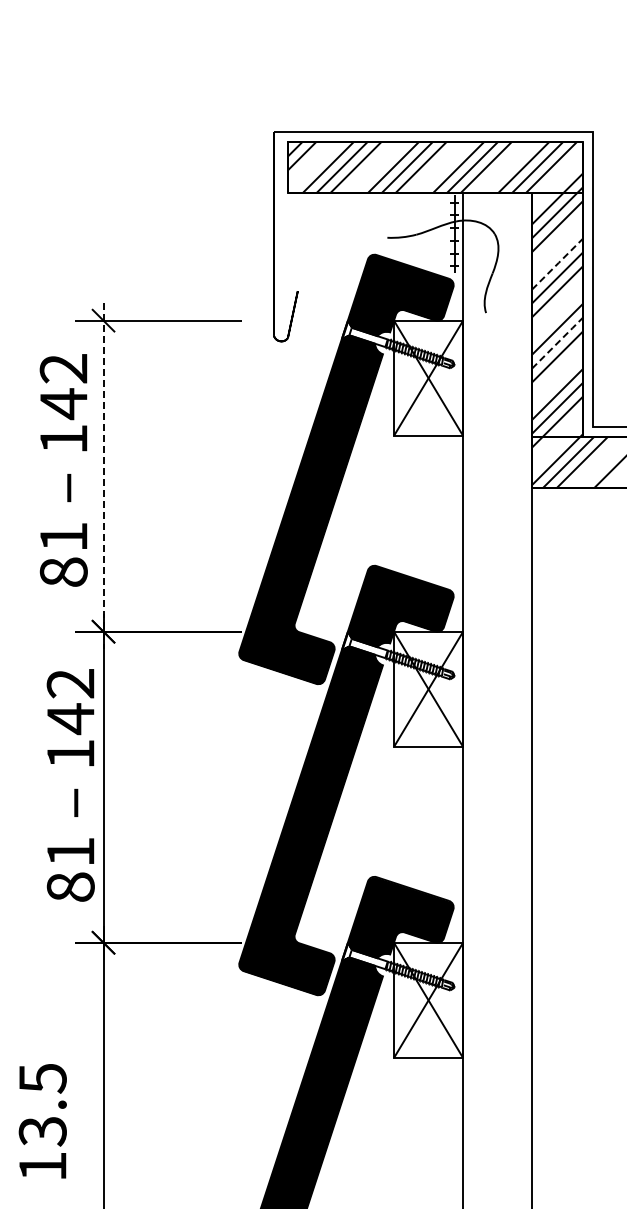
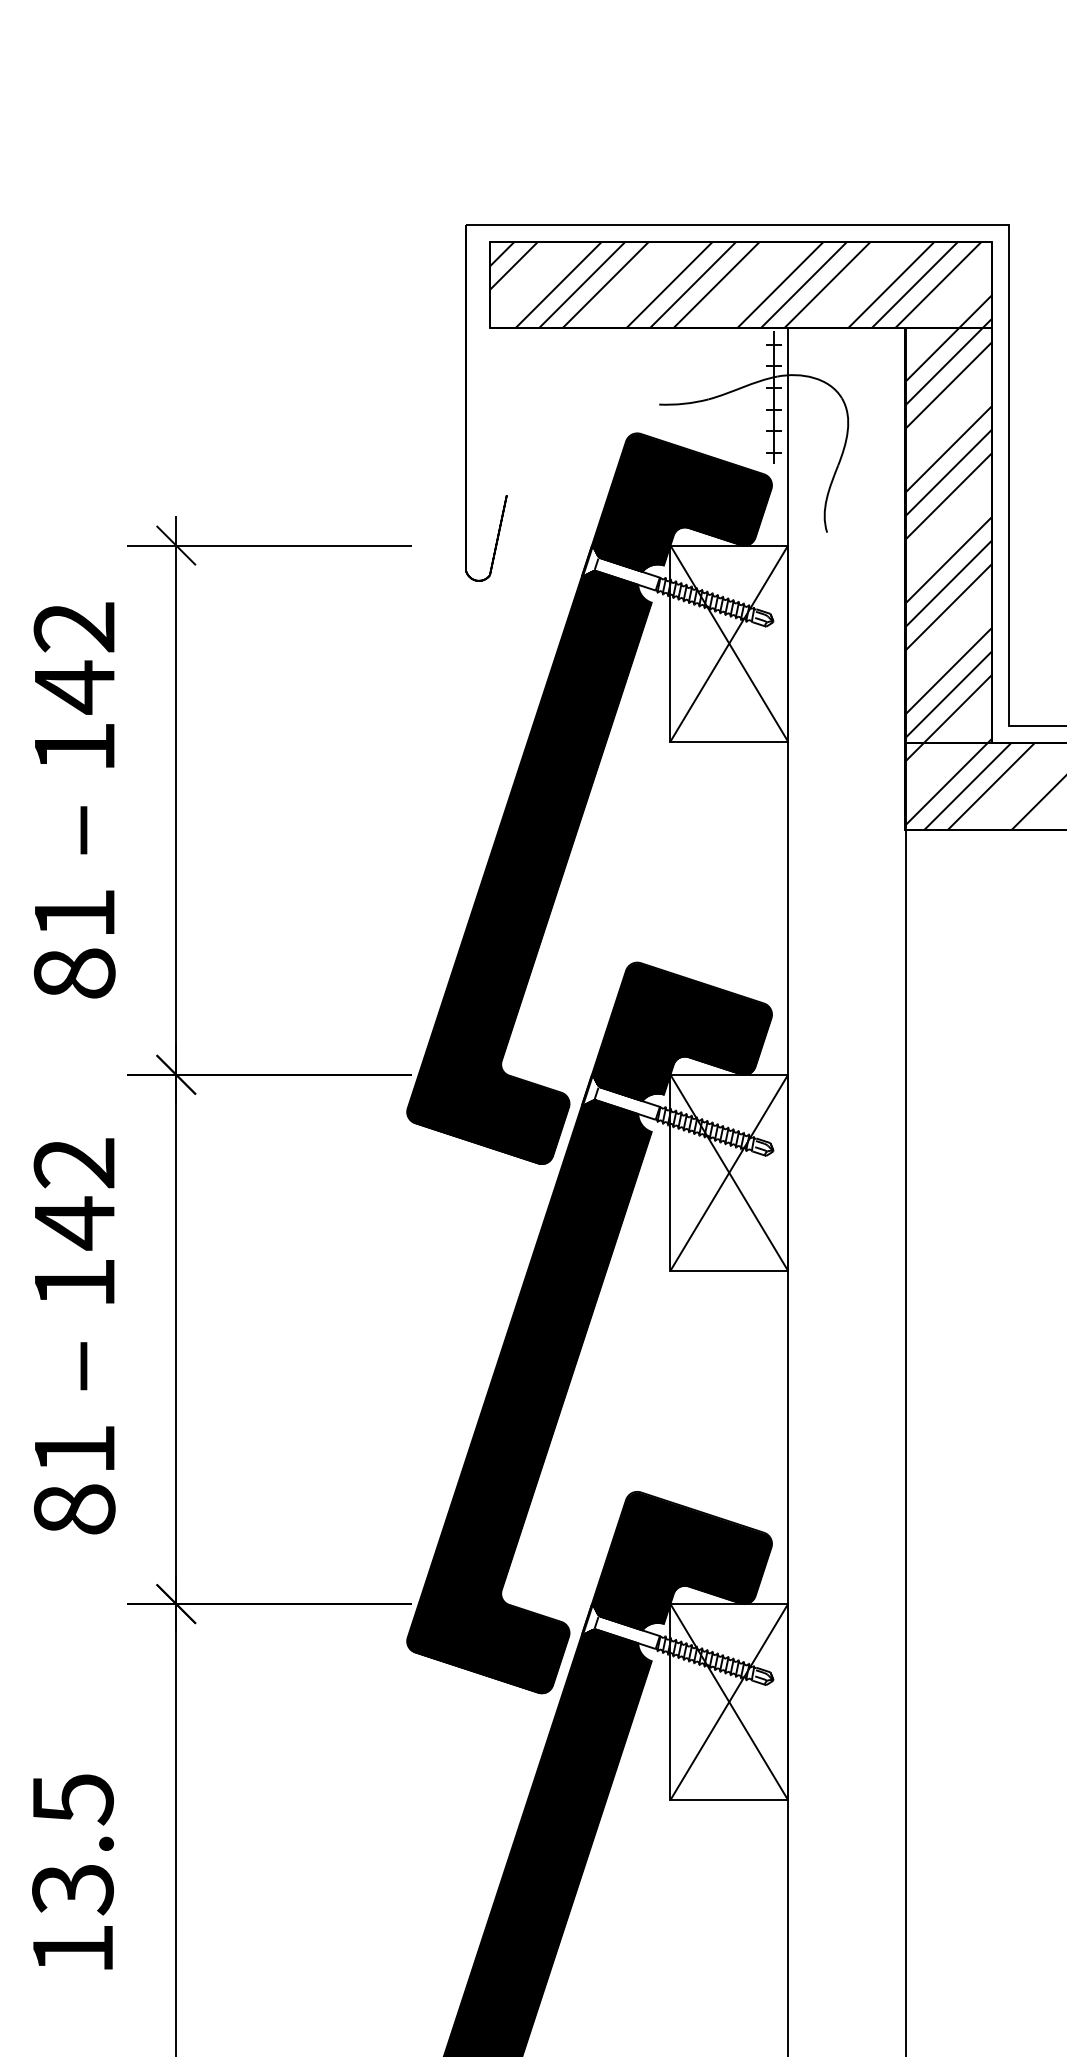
line: (558, 263) -> (950, 448), dashed -> solid
line: (557, 342) -> (948, 582), dashed -> solid
text: (63, 470) -> (74, 800), moved
line: (103, 476) -> (176, 810), dashed -> solid
text: (70, 785) -> (74, 1336), moved
text: (42, 1121) -> (72, 1872), moved

